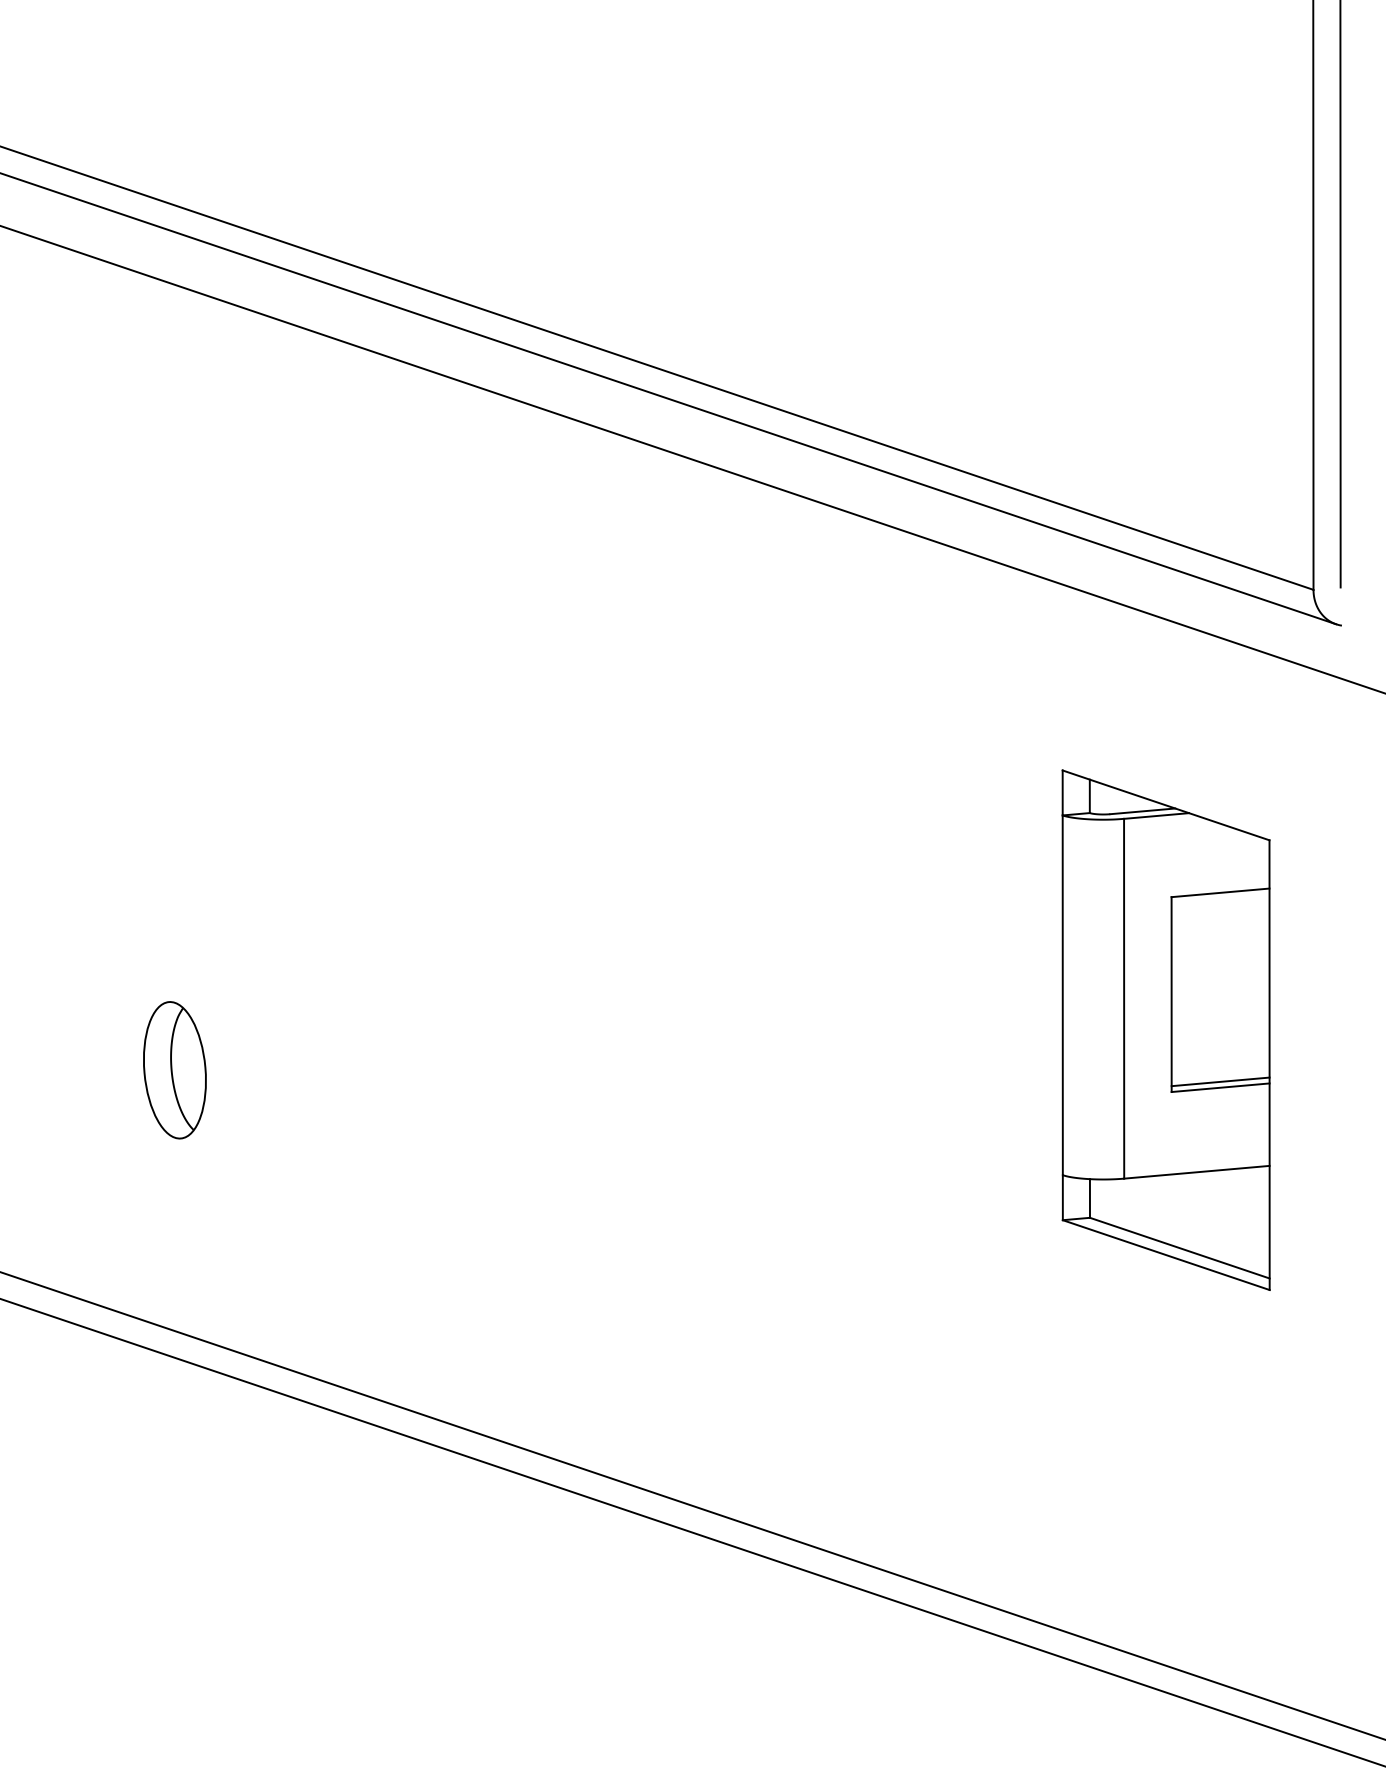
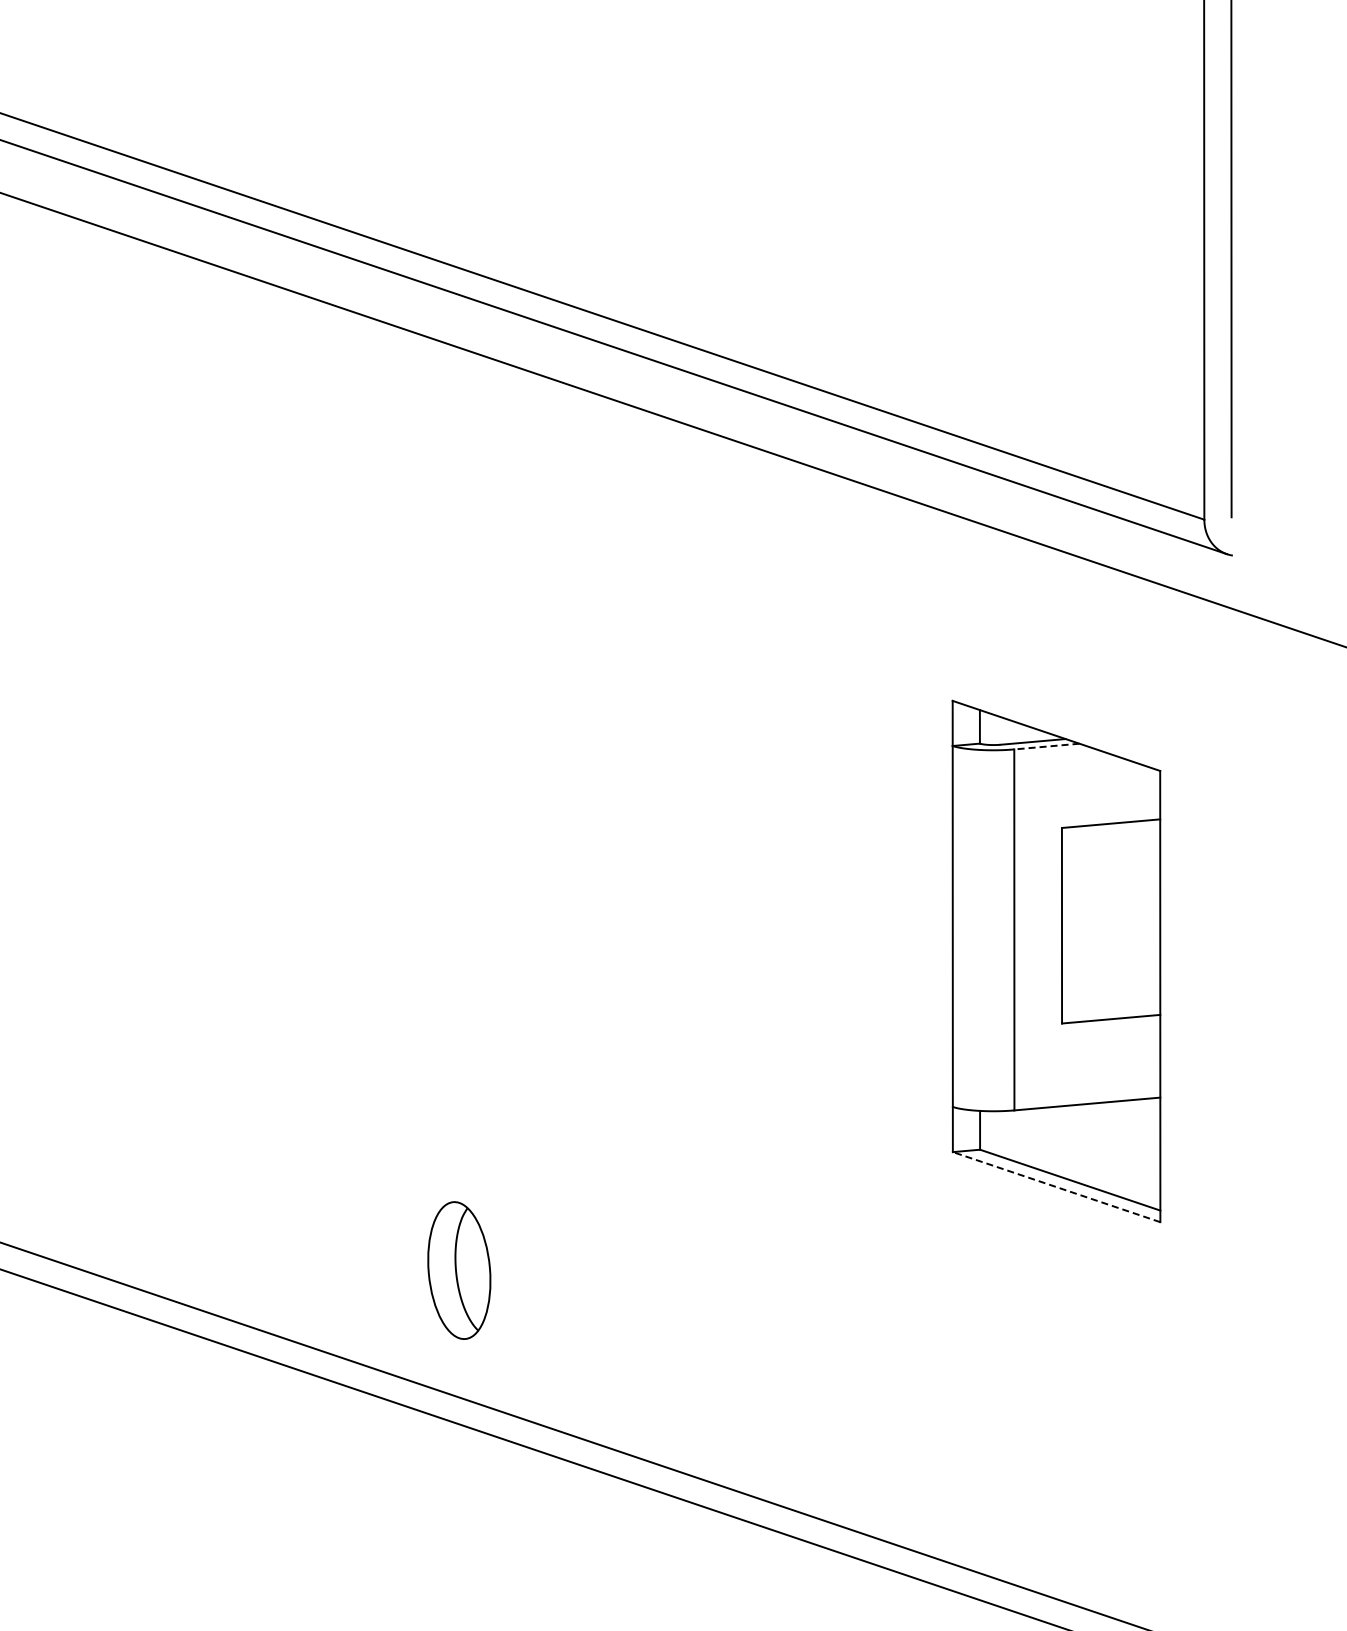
line: (1156, 816) -> (1046, 747), solid -> dashed
part: (174, 1070) -> (458, 1270), moved
line: (1220, 1081) -> (1111, 1012), removed
line: (1165, 1254) -> (1055, 1186), solid -> dashed

